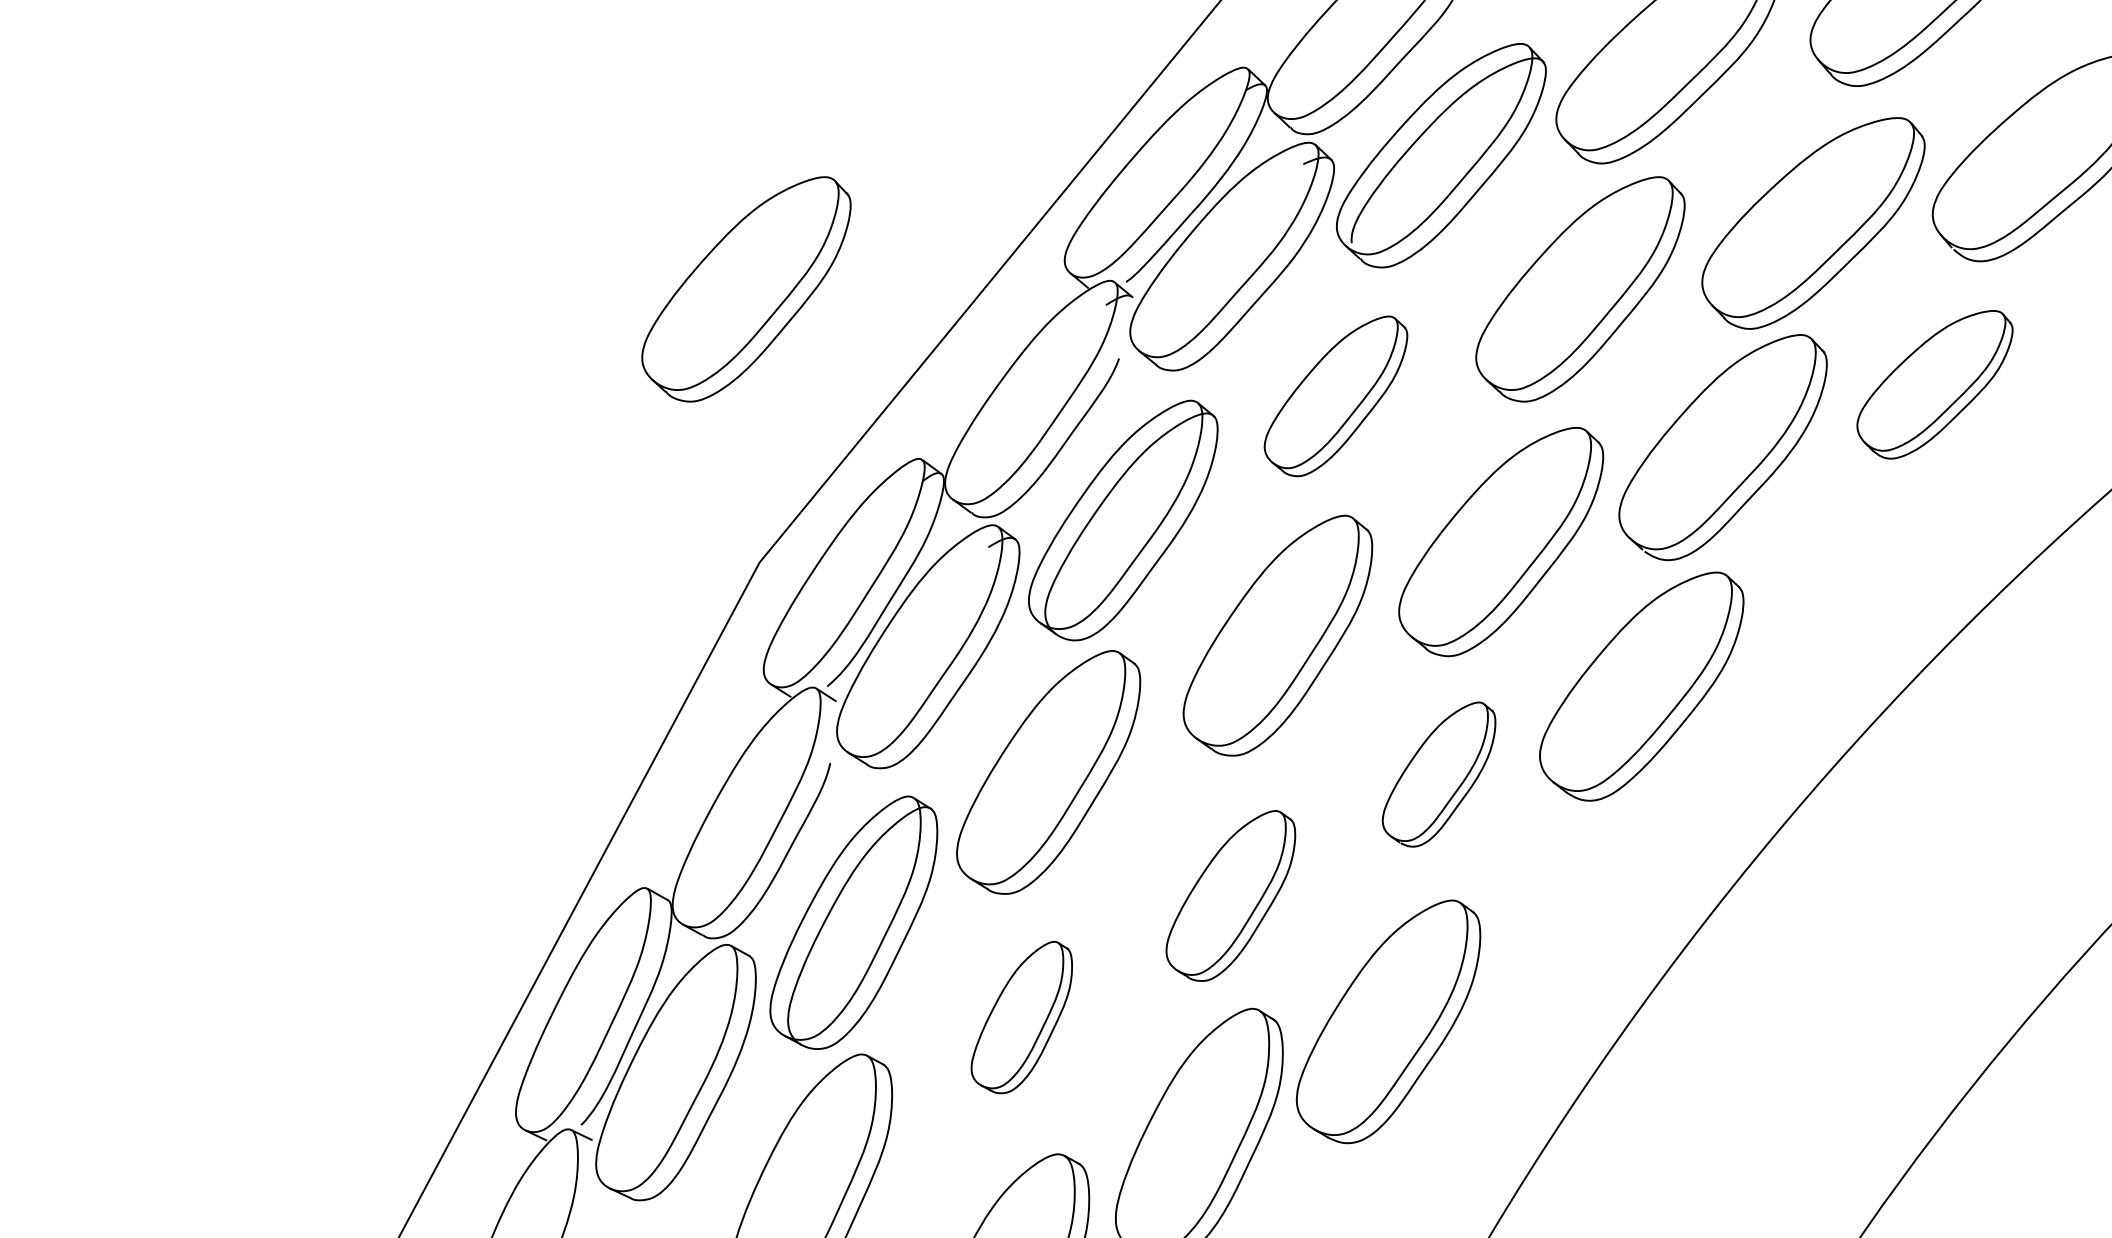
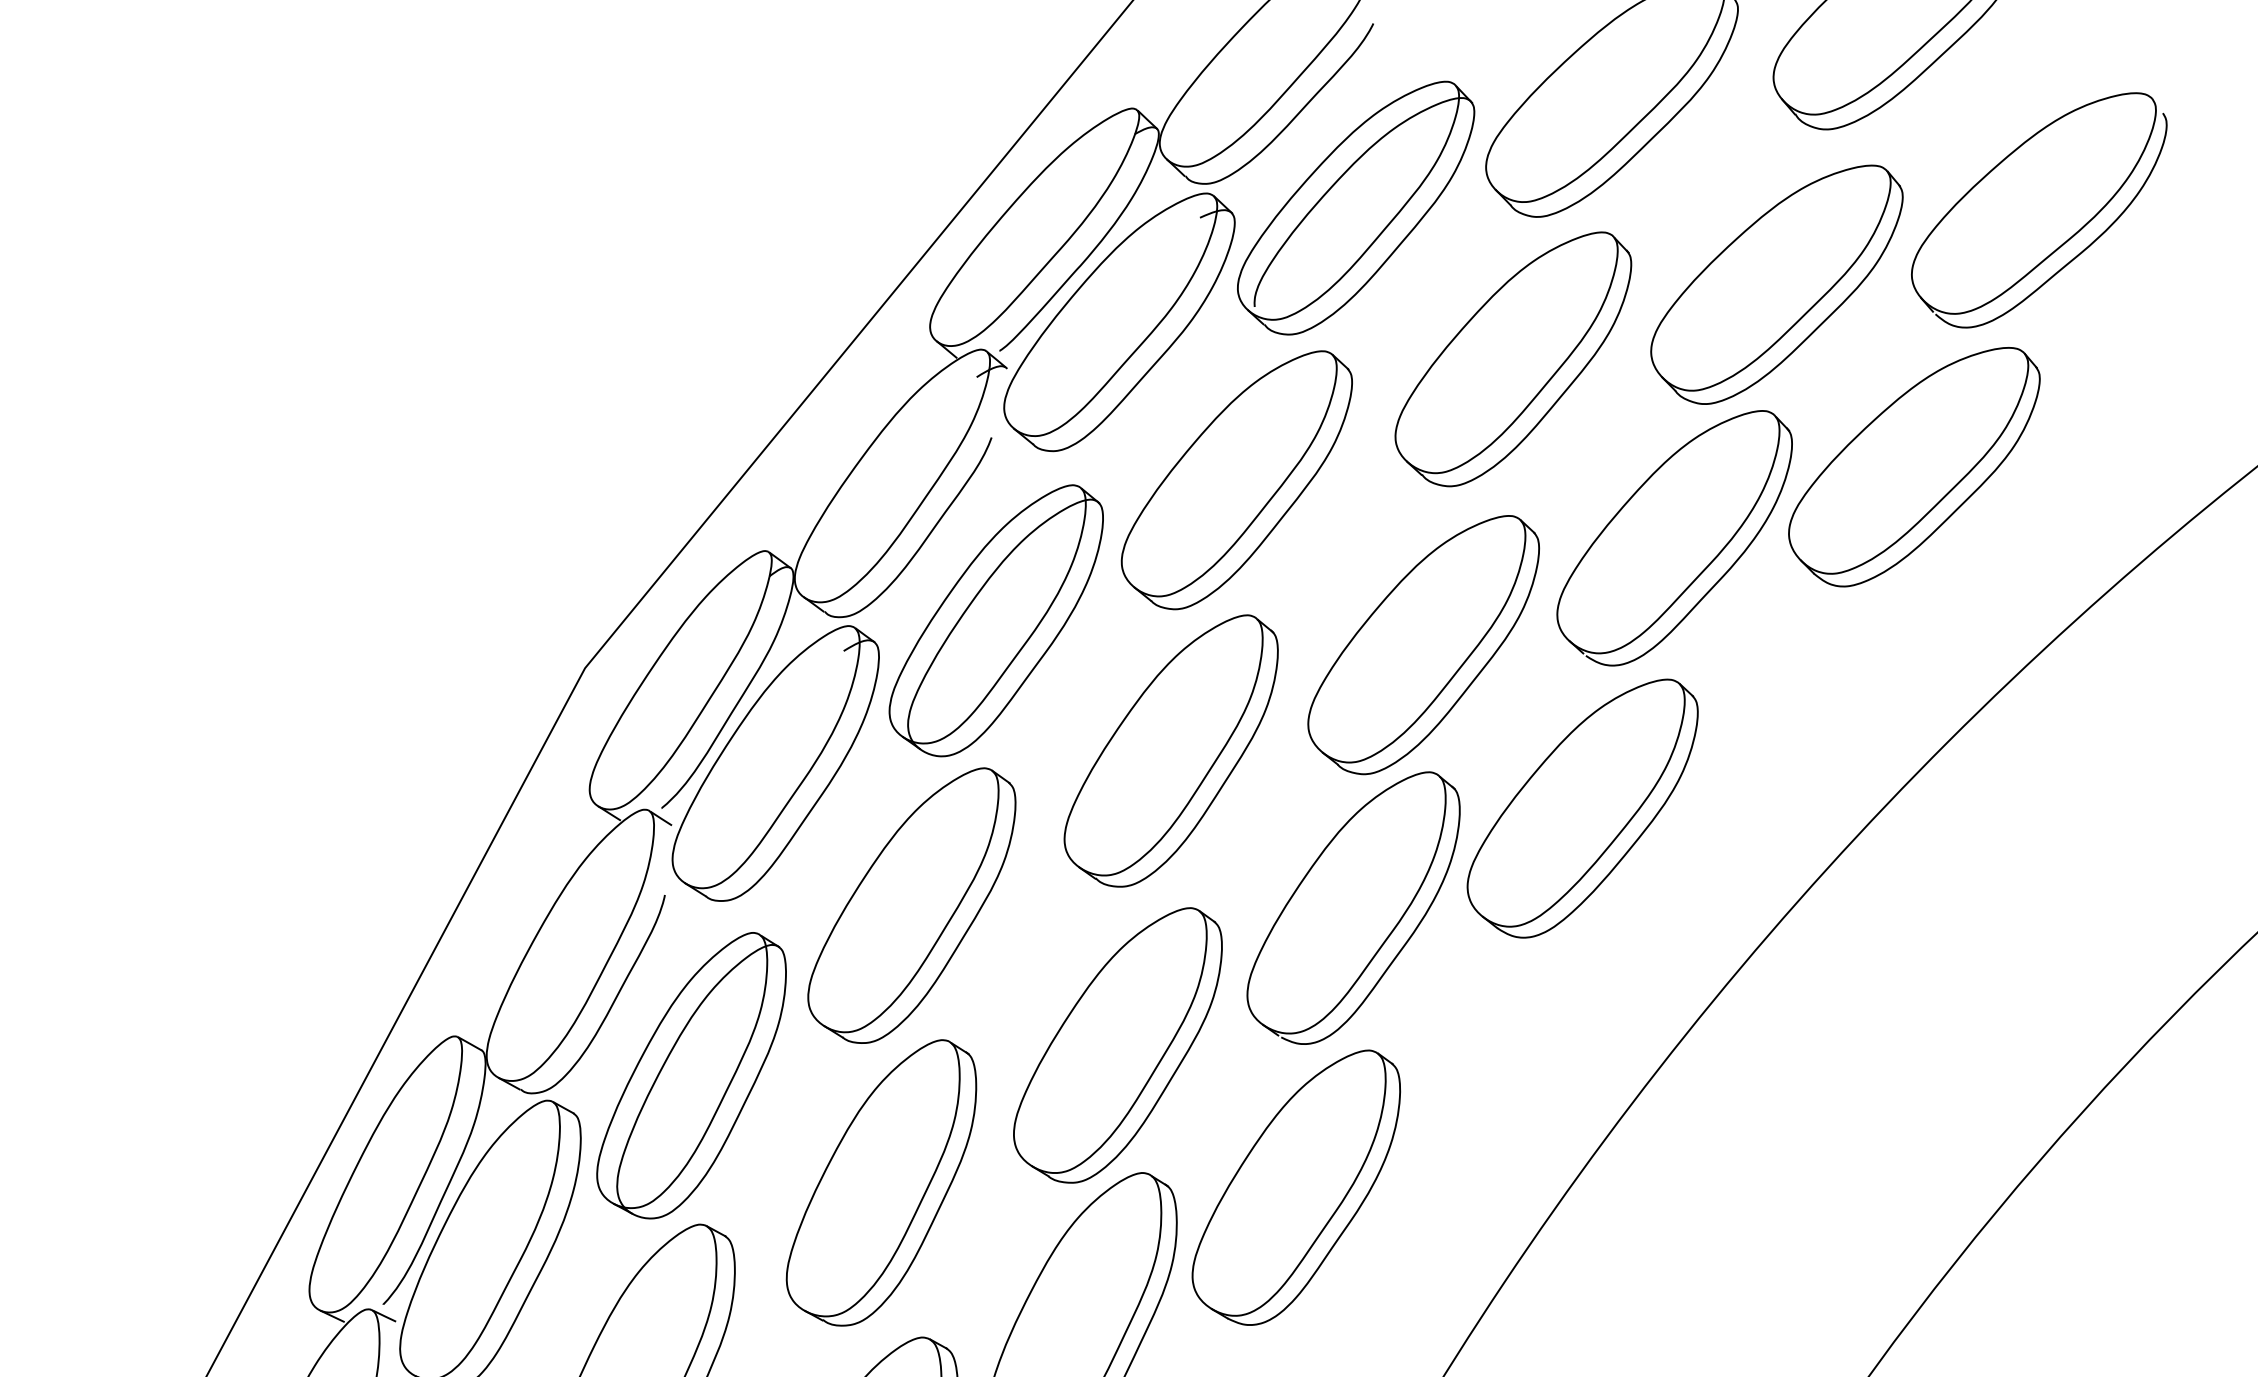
part: (746, 289) -> (570, 359), removed
part: (1934, 384) -> (1913, 466), size x1.43
part: (1335, 396) -> (1236, 480), size x1.43
part: (1438, 774) -> (1352, 908), size x1.67
part: (1230, 895) -> (1117, 1044), size x1.43
part: (1021, 1017) -> (881, 1182), size x1.67

